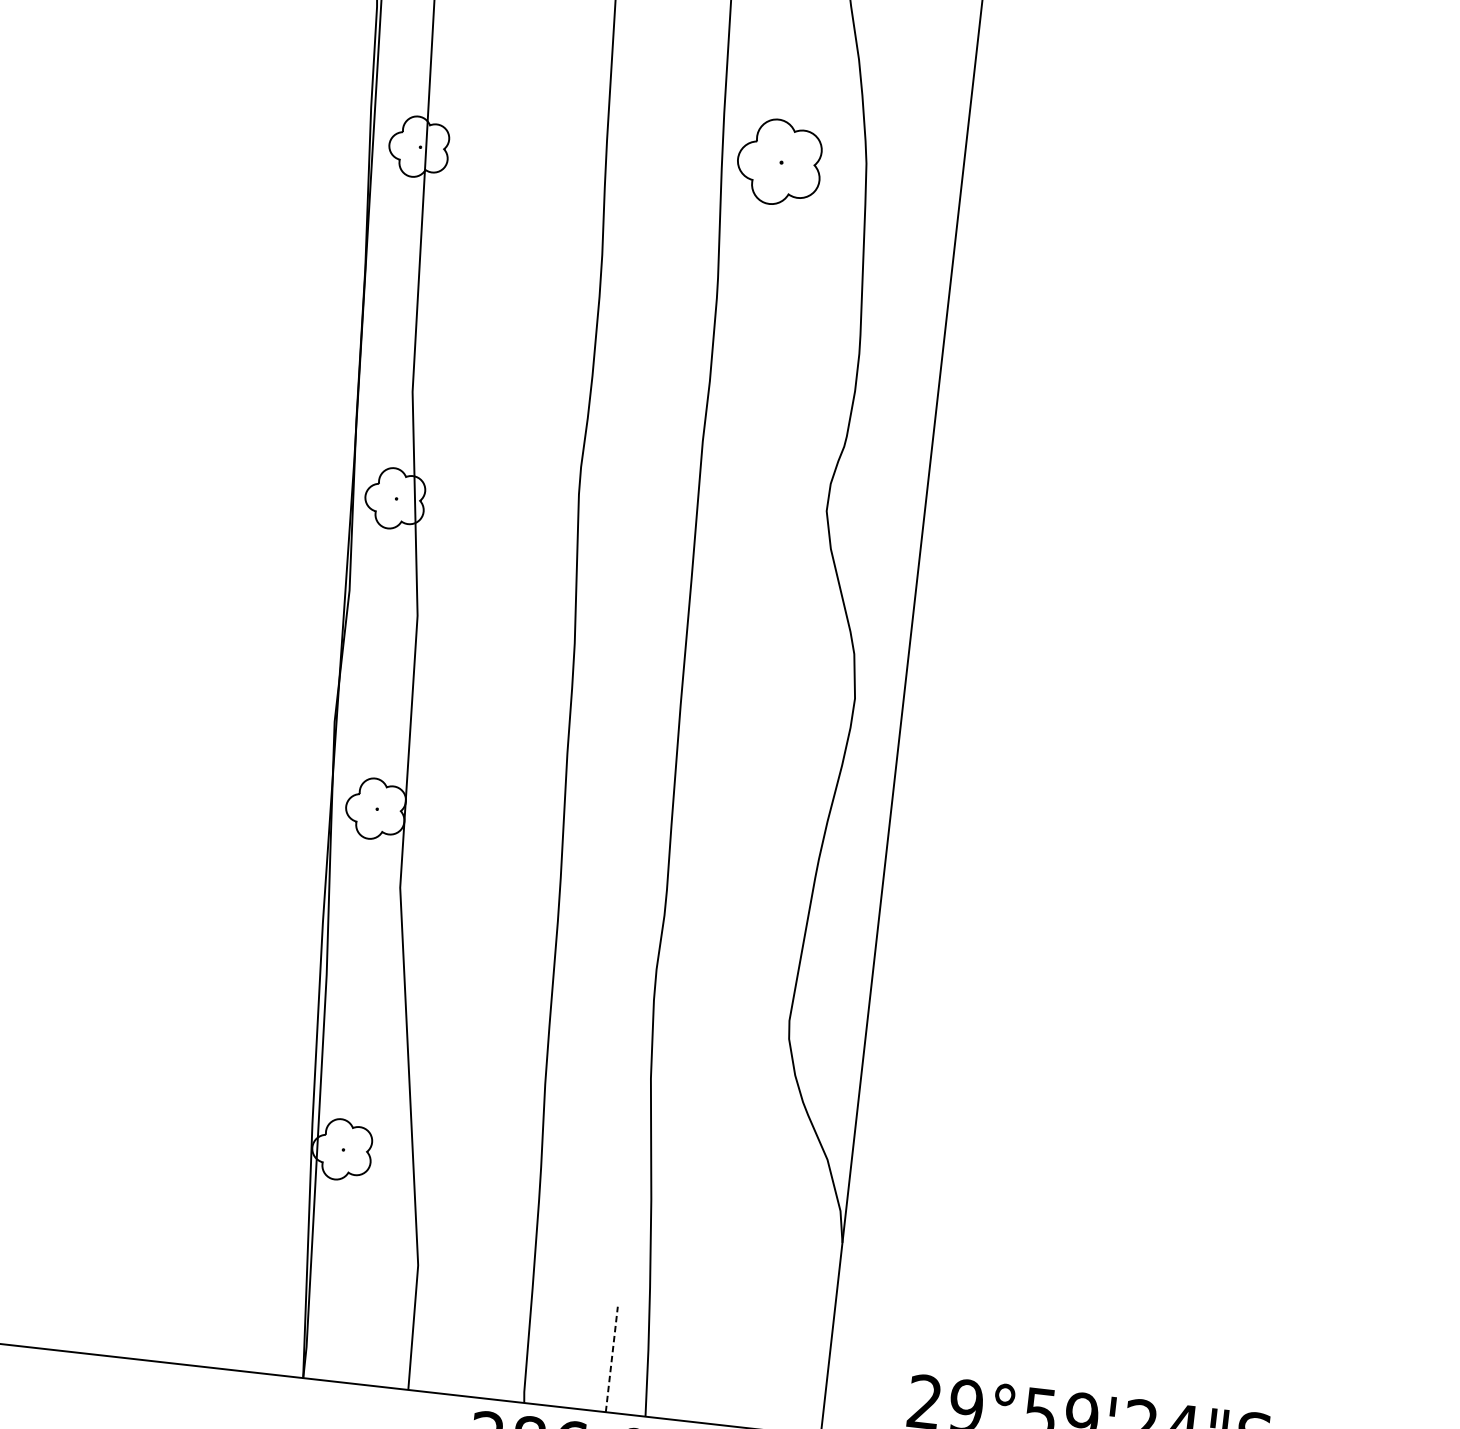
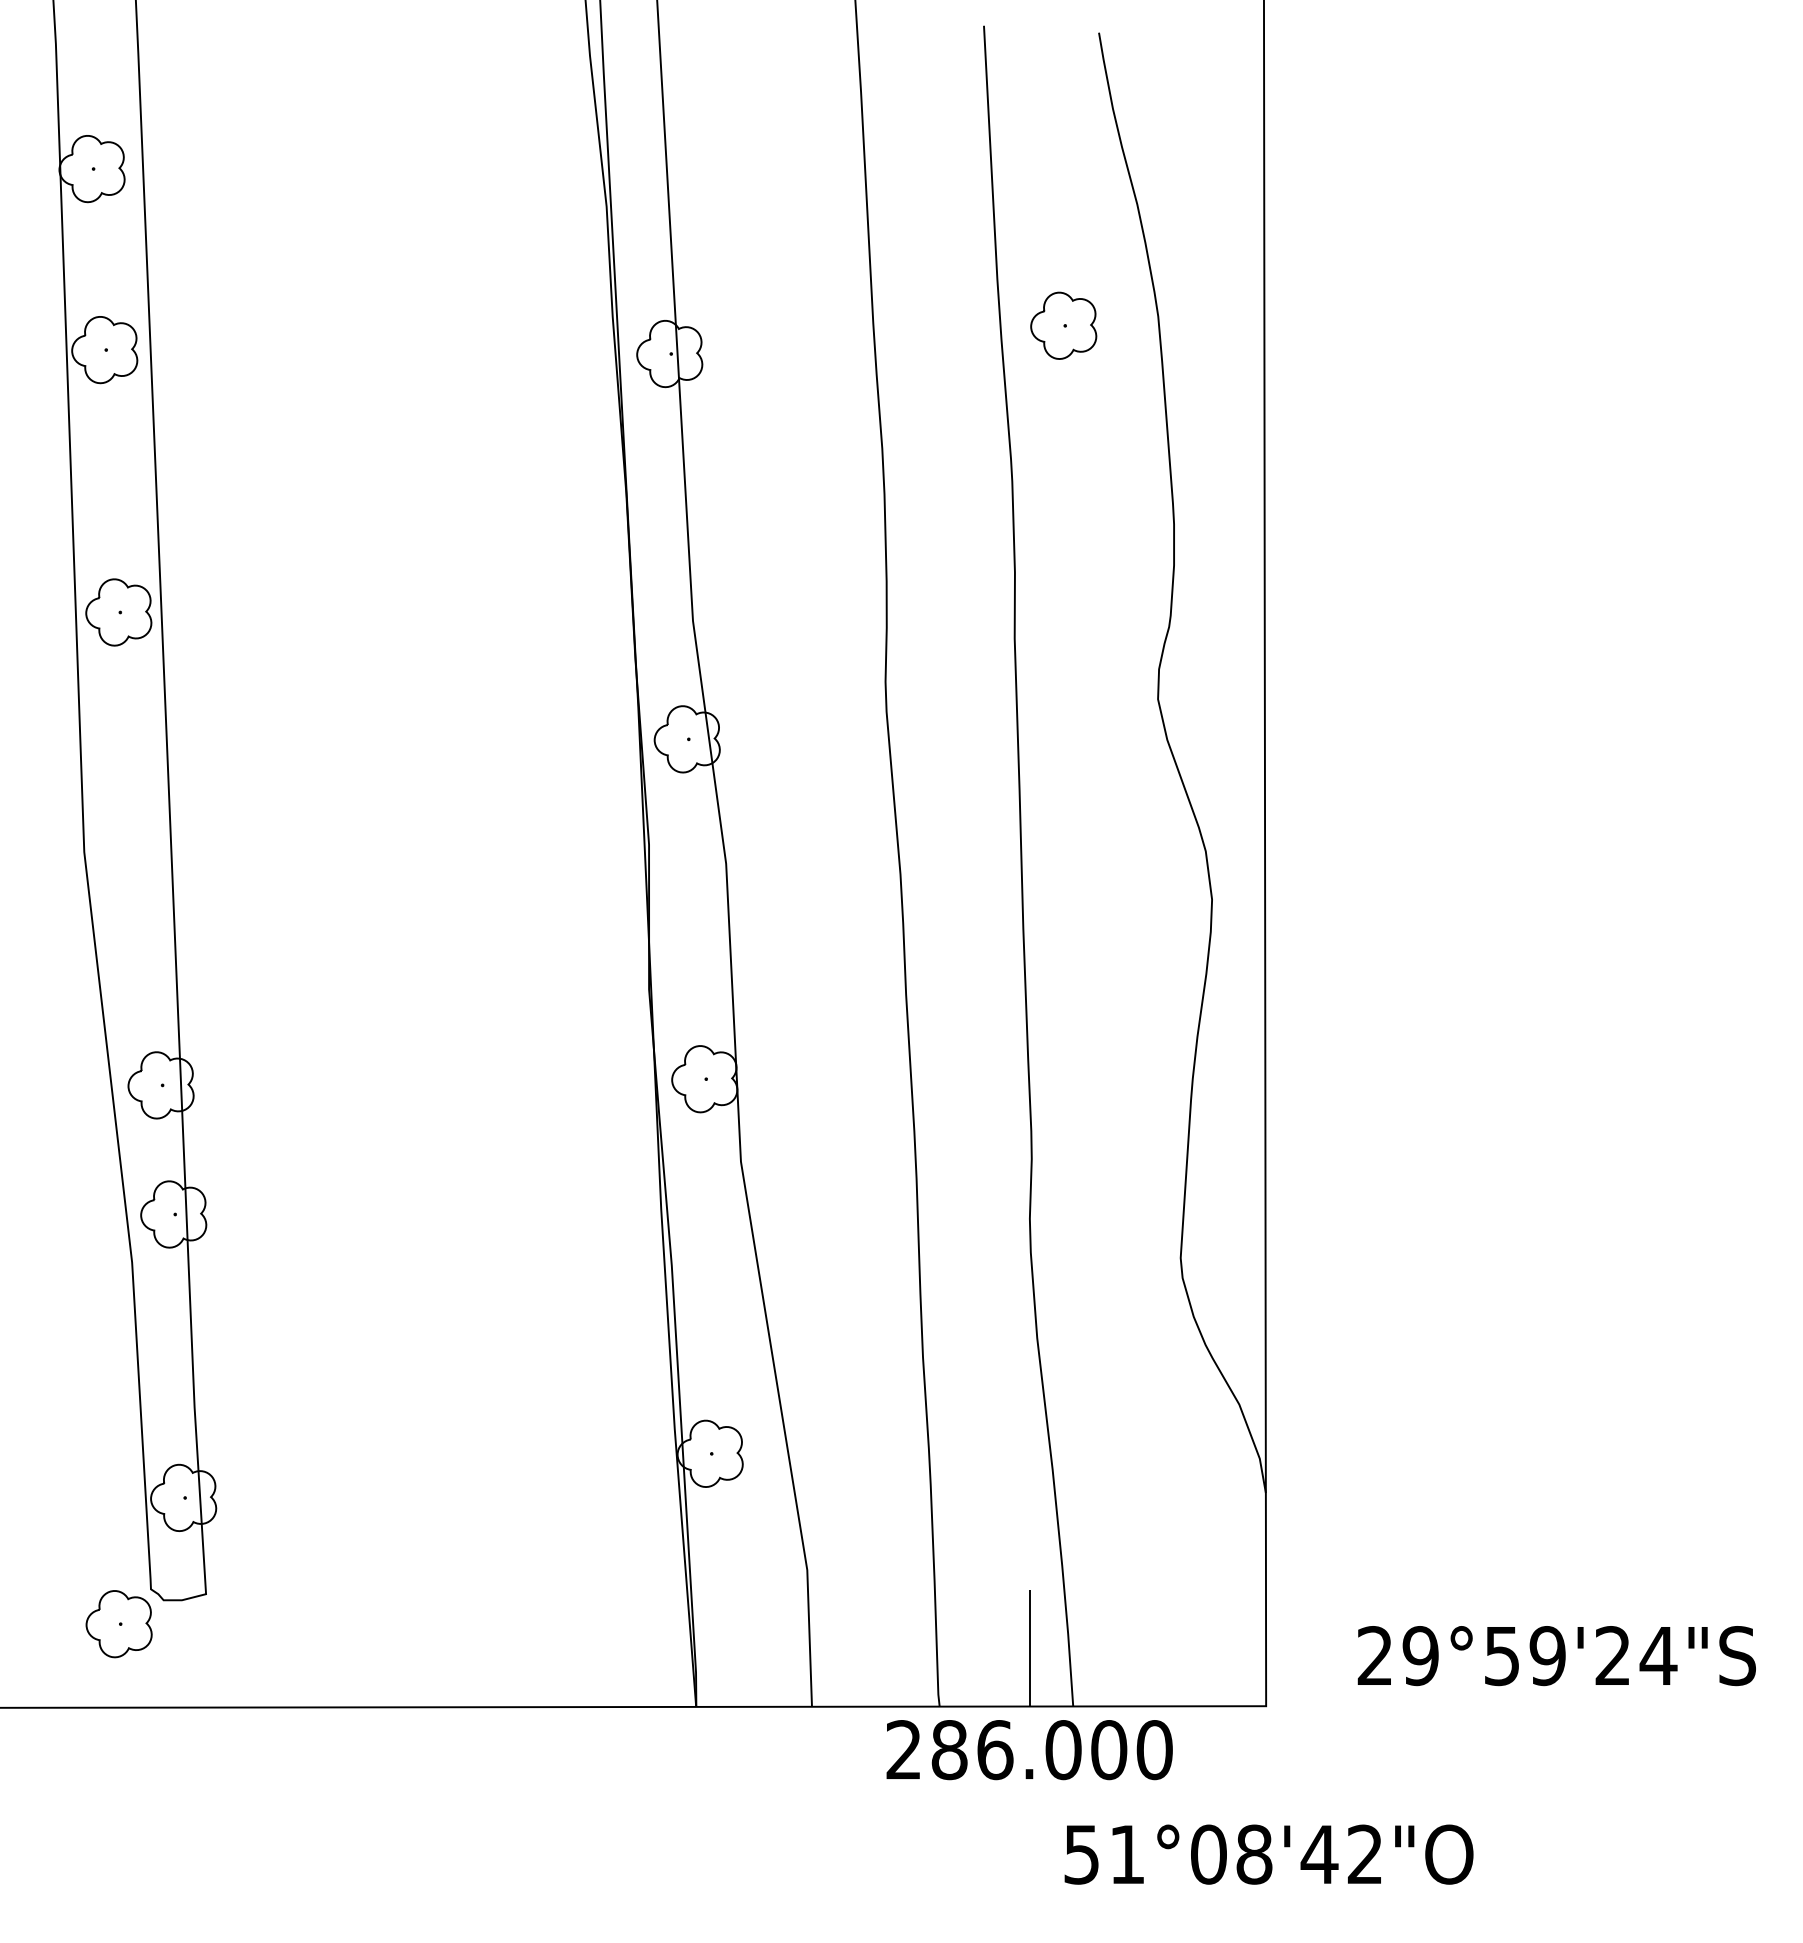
part: (779, 161) -> (1063, 325), size x0.71
line: (611, 1358) -> (1029, 1647), dashed -> solid

